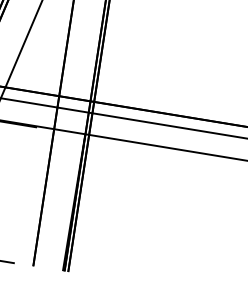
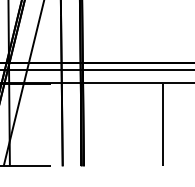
line: (210, 224) -> (163, 124), added

